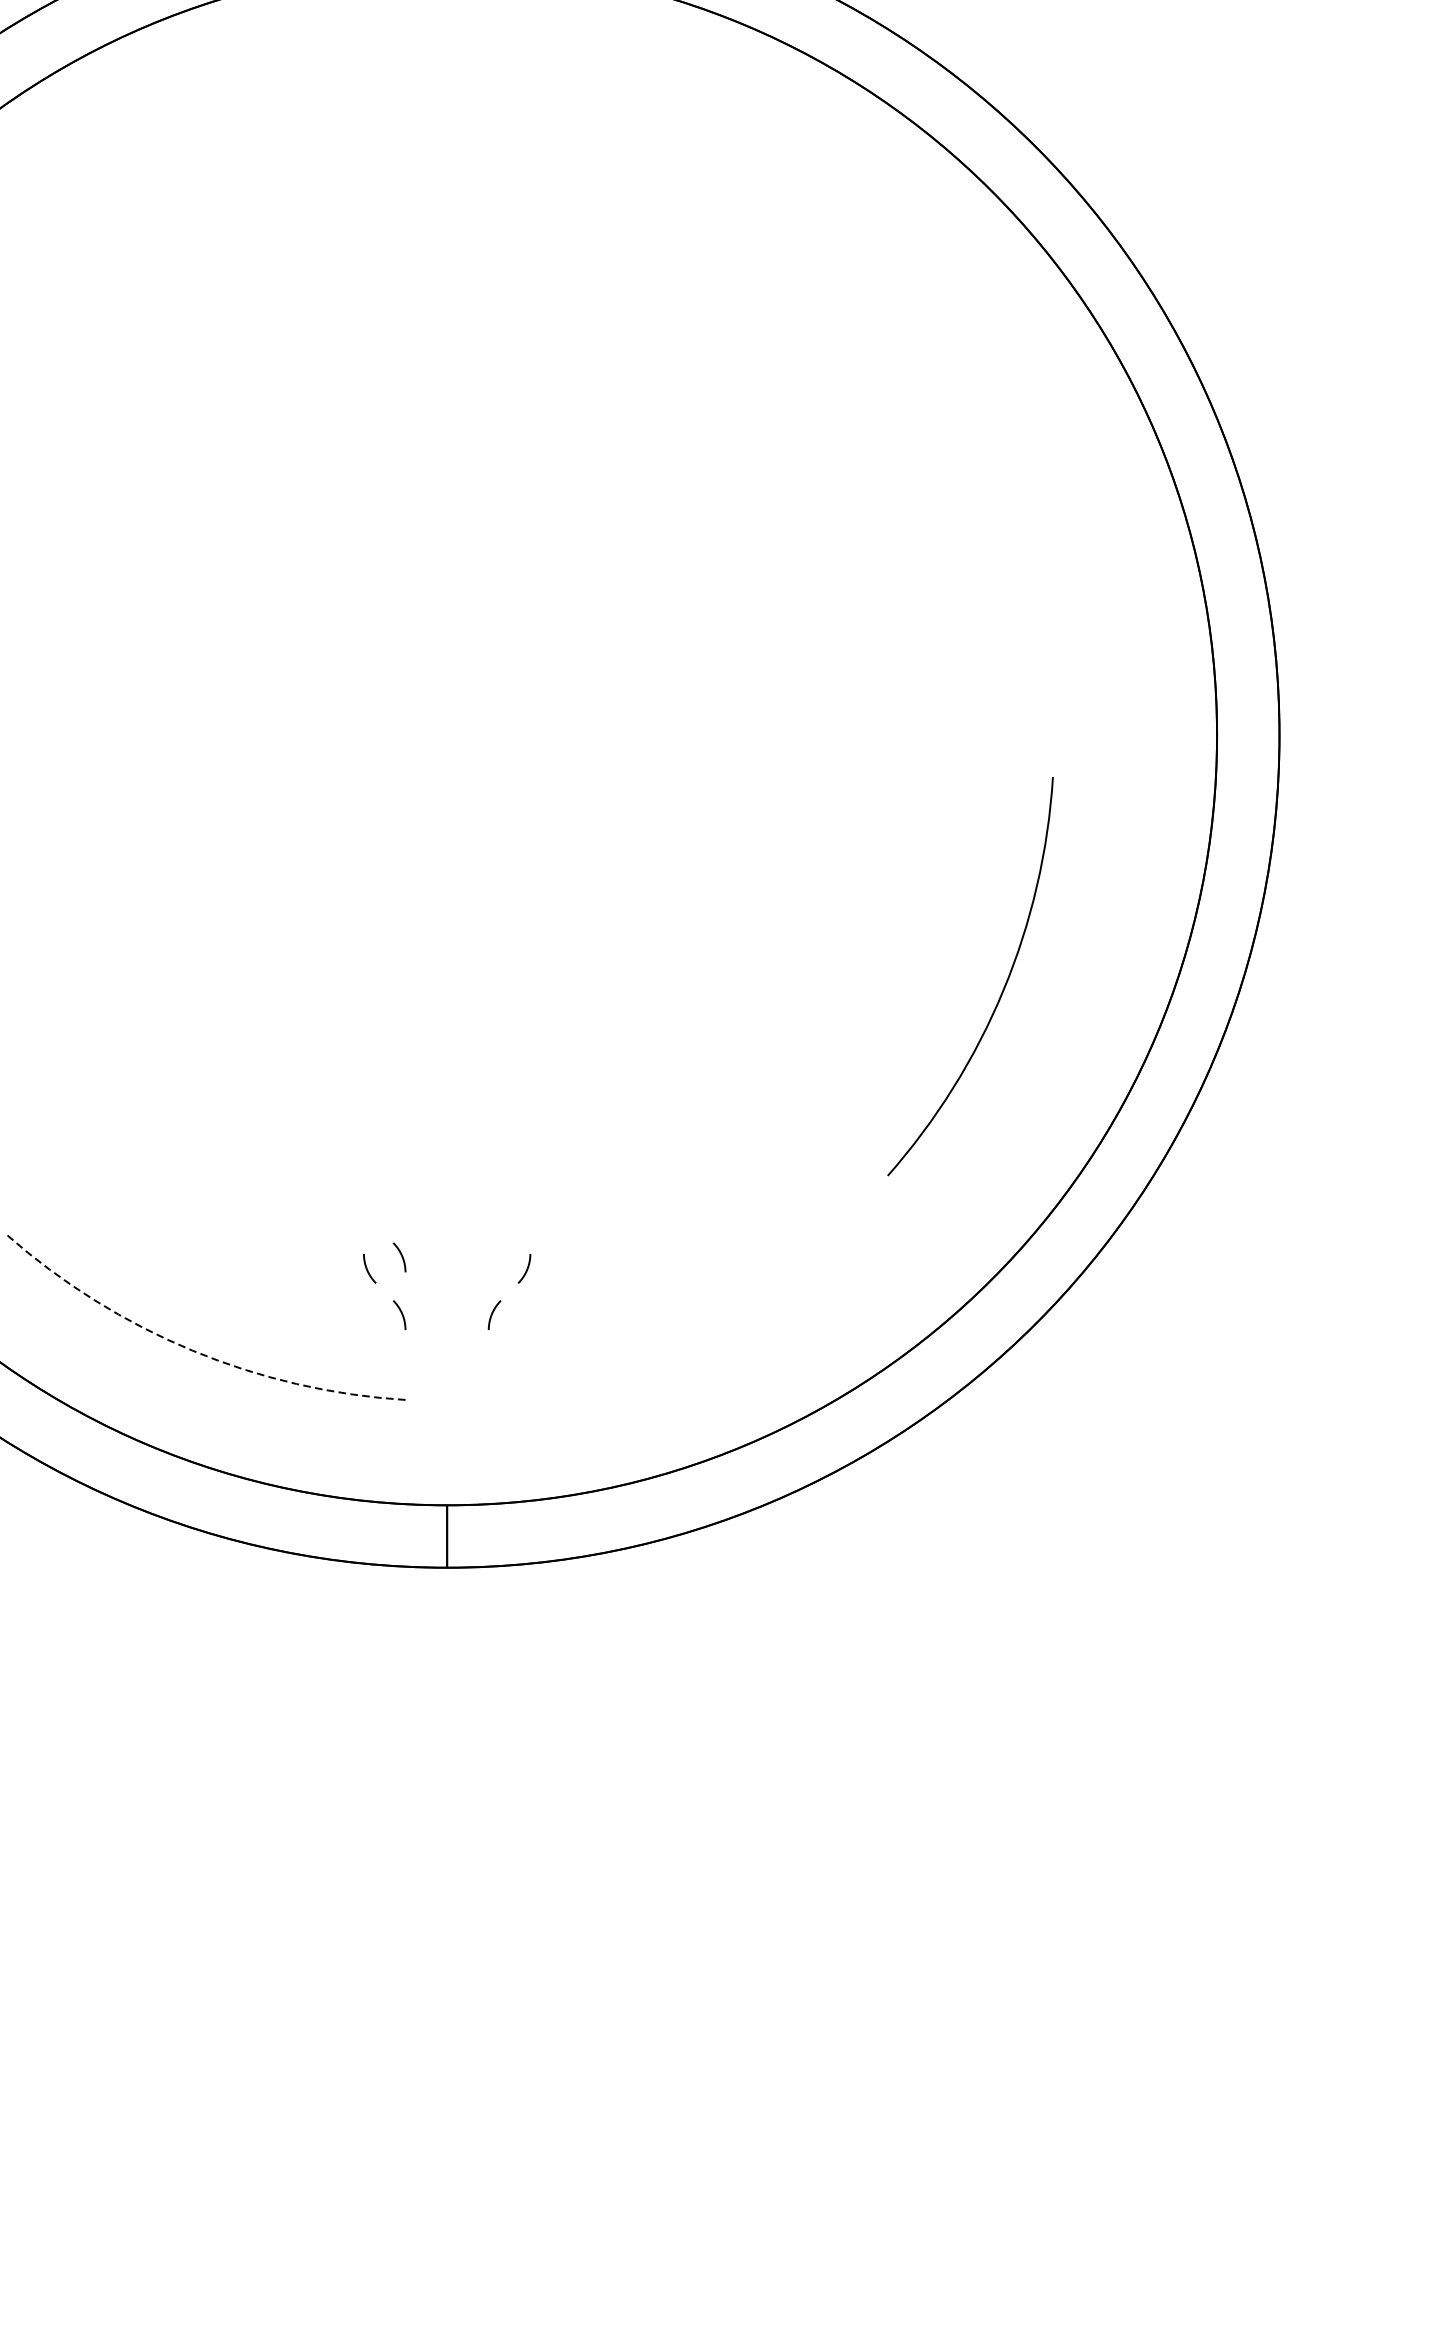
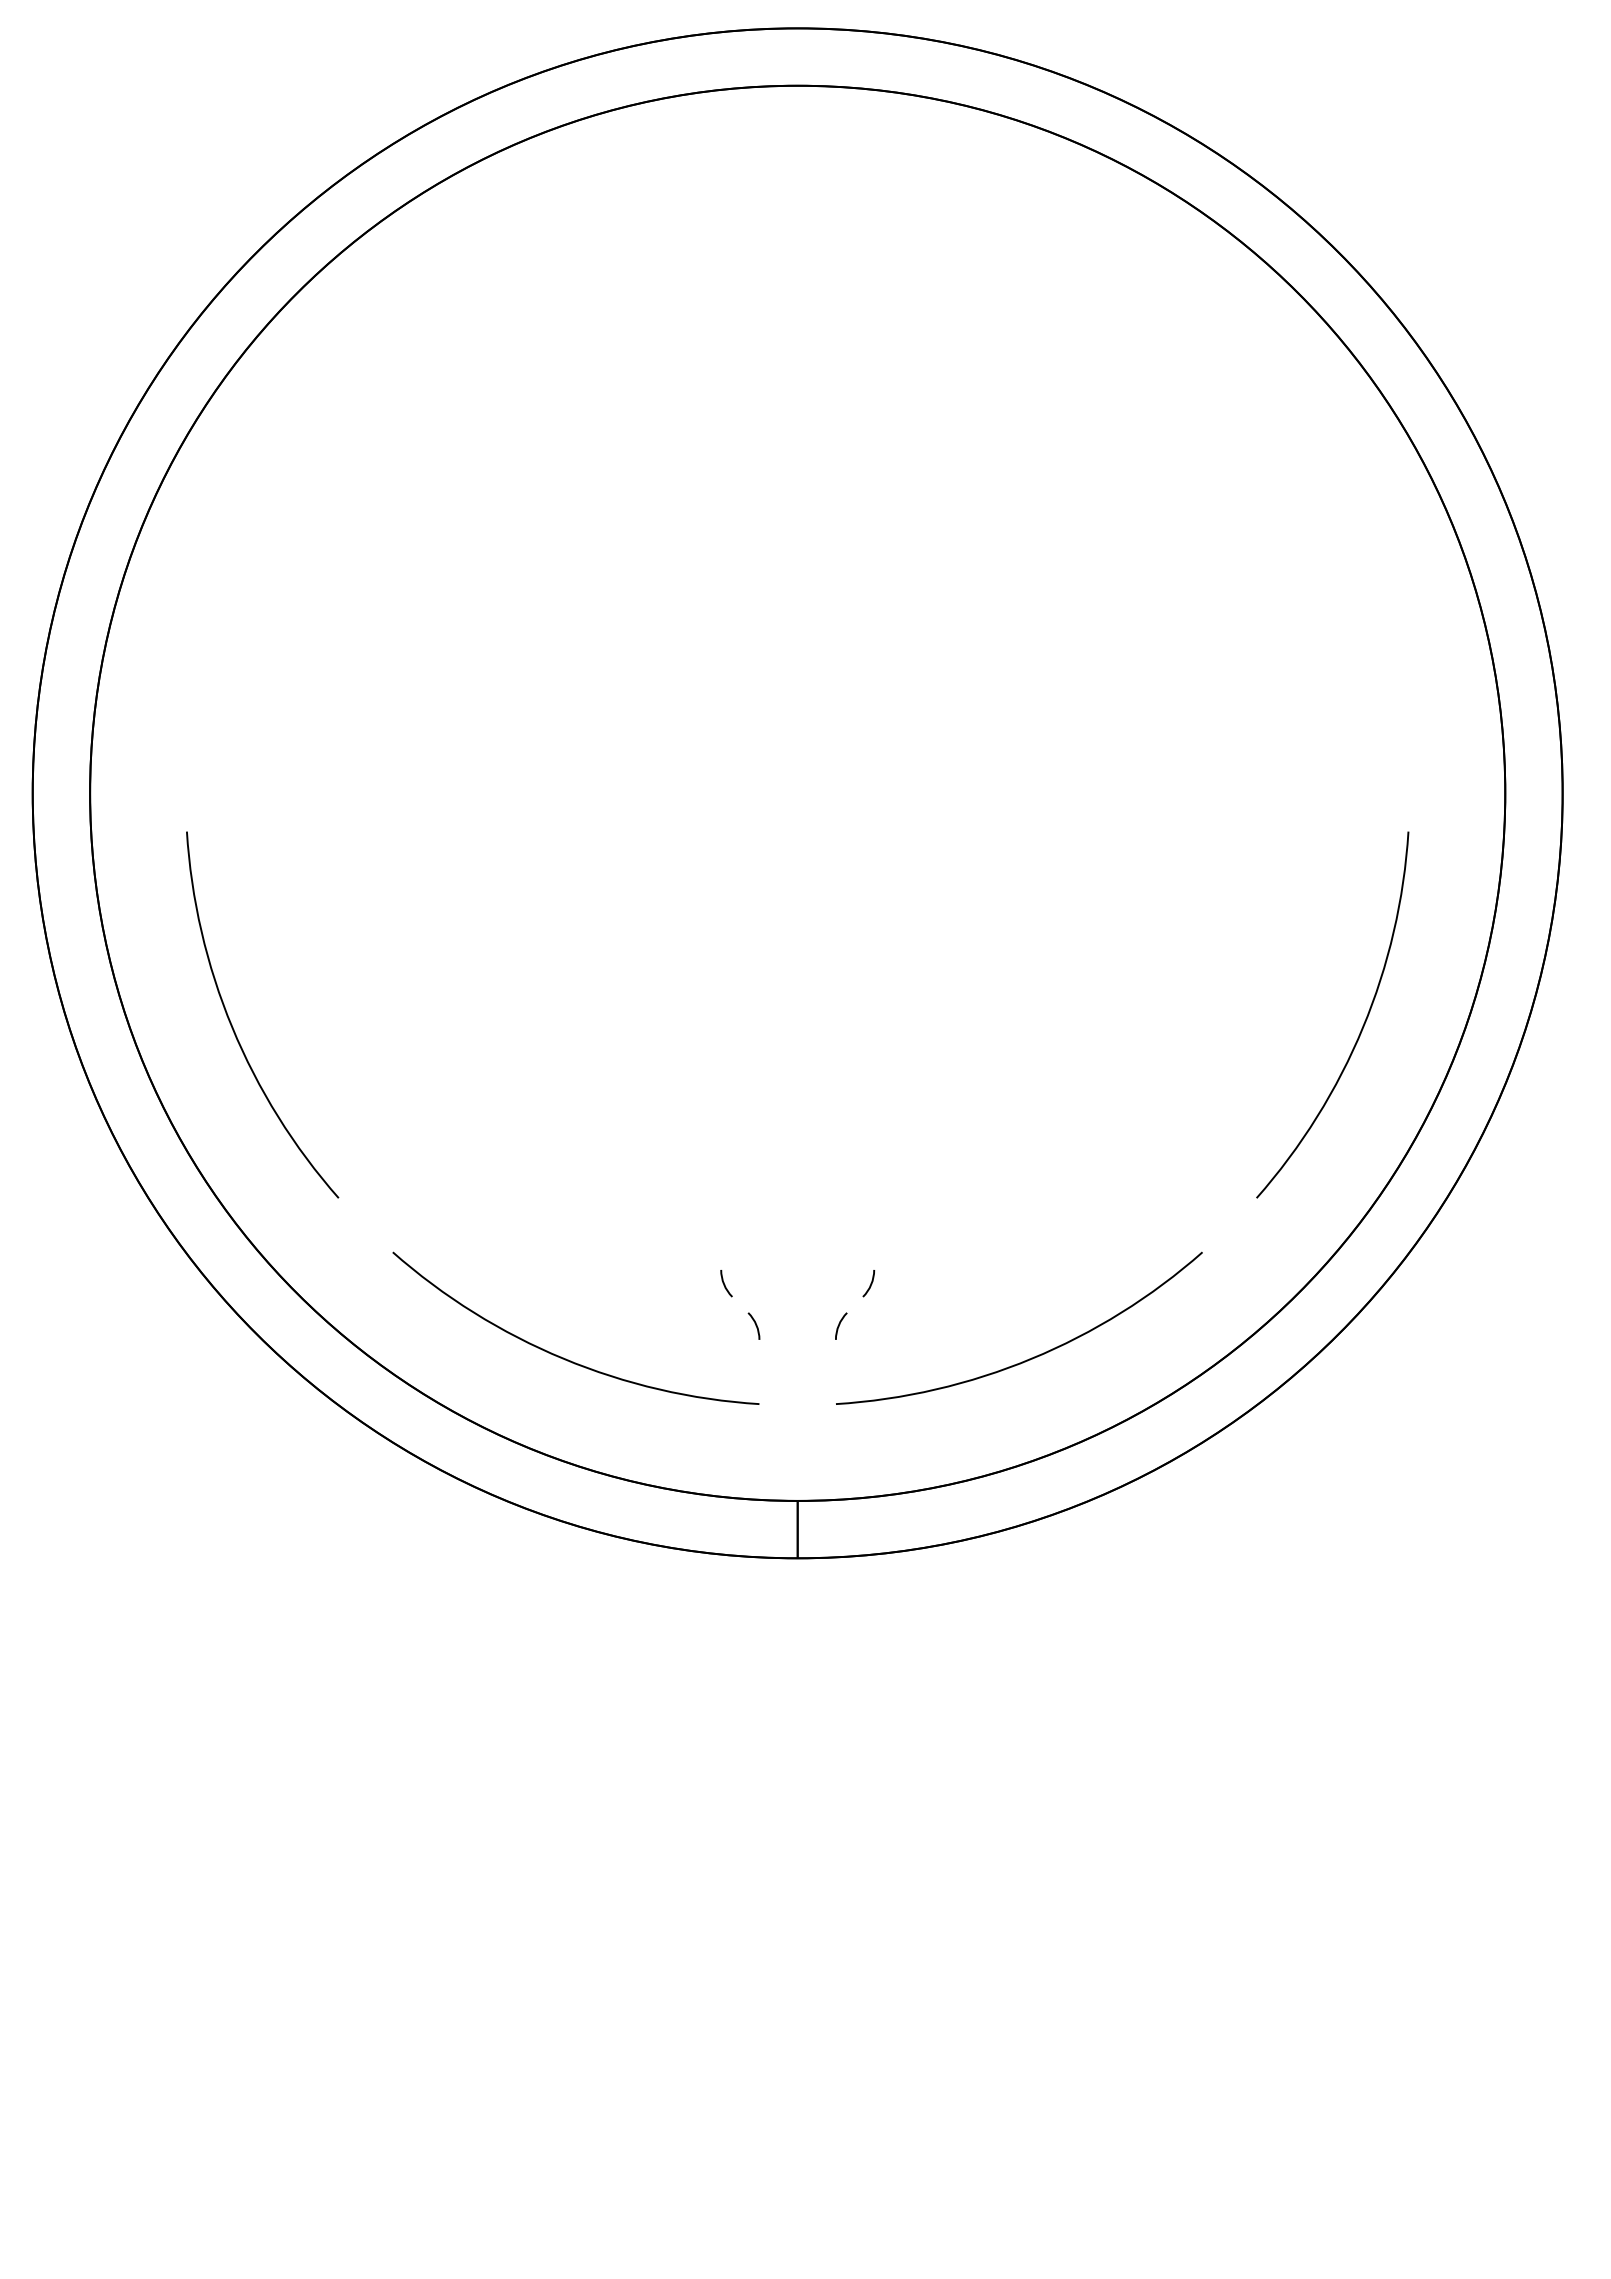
arc: (1002, 987) -> (1362, 1025), moved
arc: (401, 1256) -> (755, 1272), removed
arc: (701, 1349) -> (1031, 1357), added
arc: (192, 1350) -> (563, 1358), dashed -> solid

